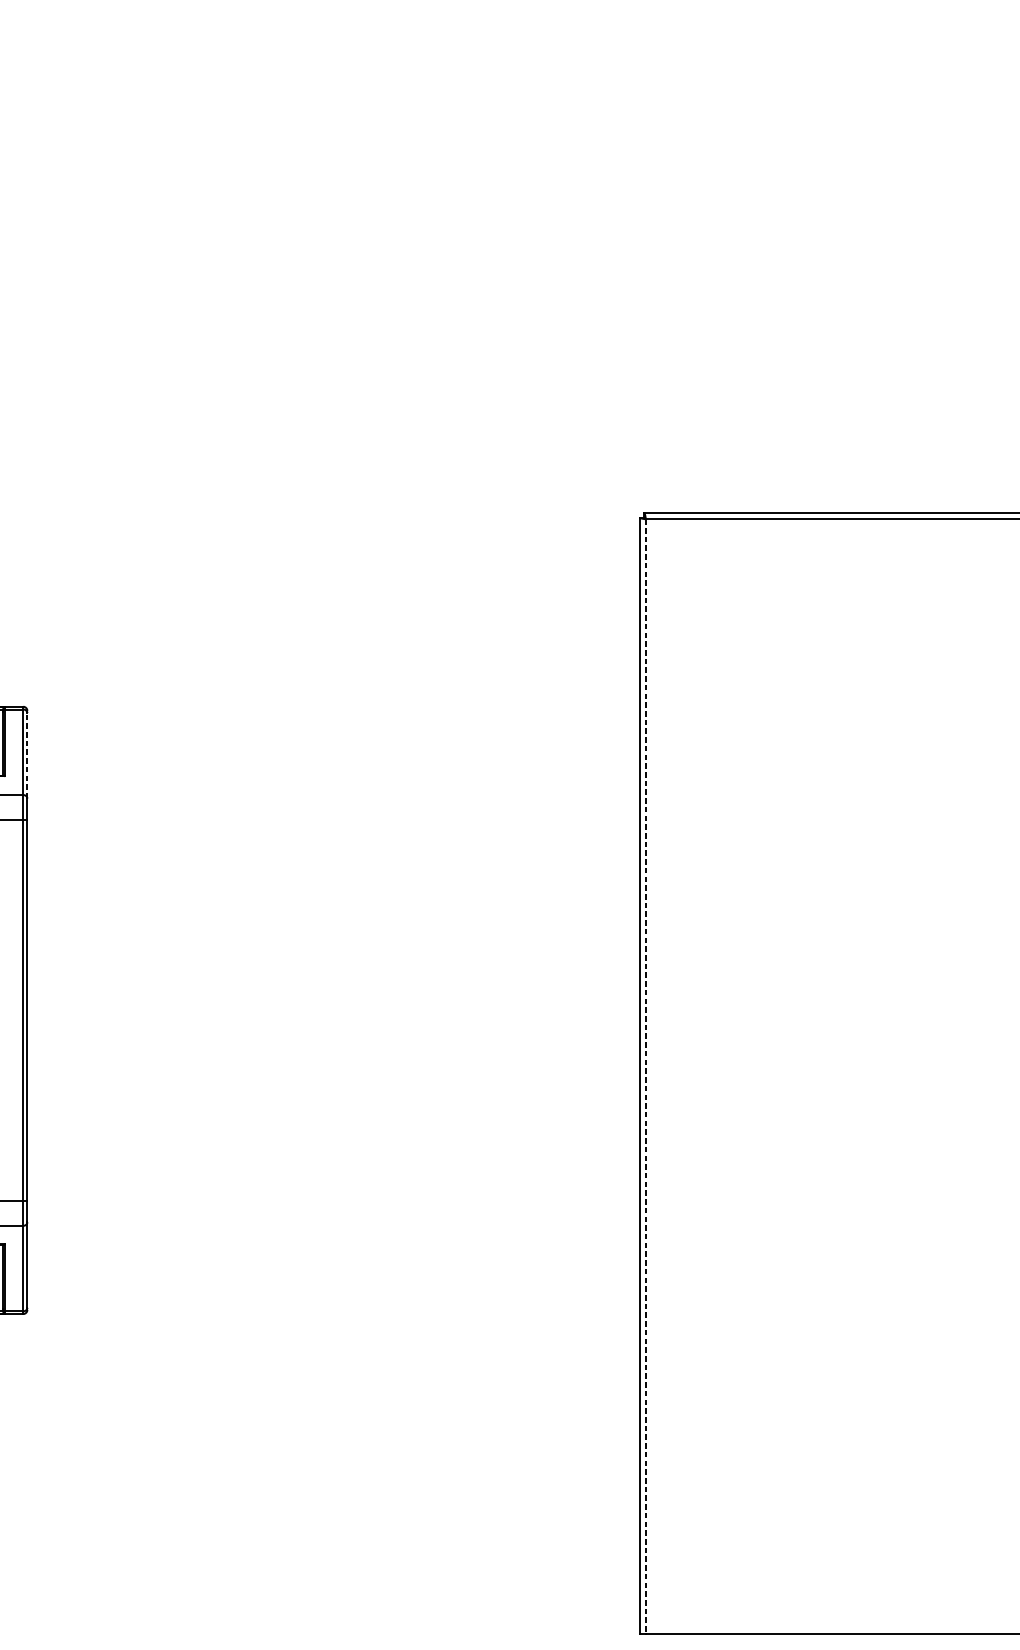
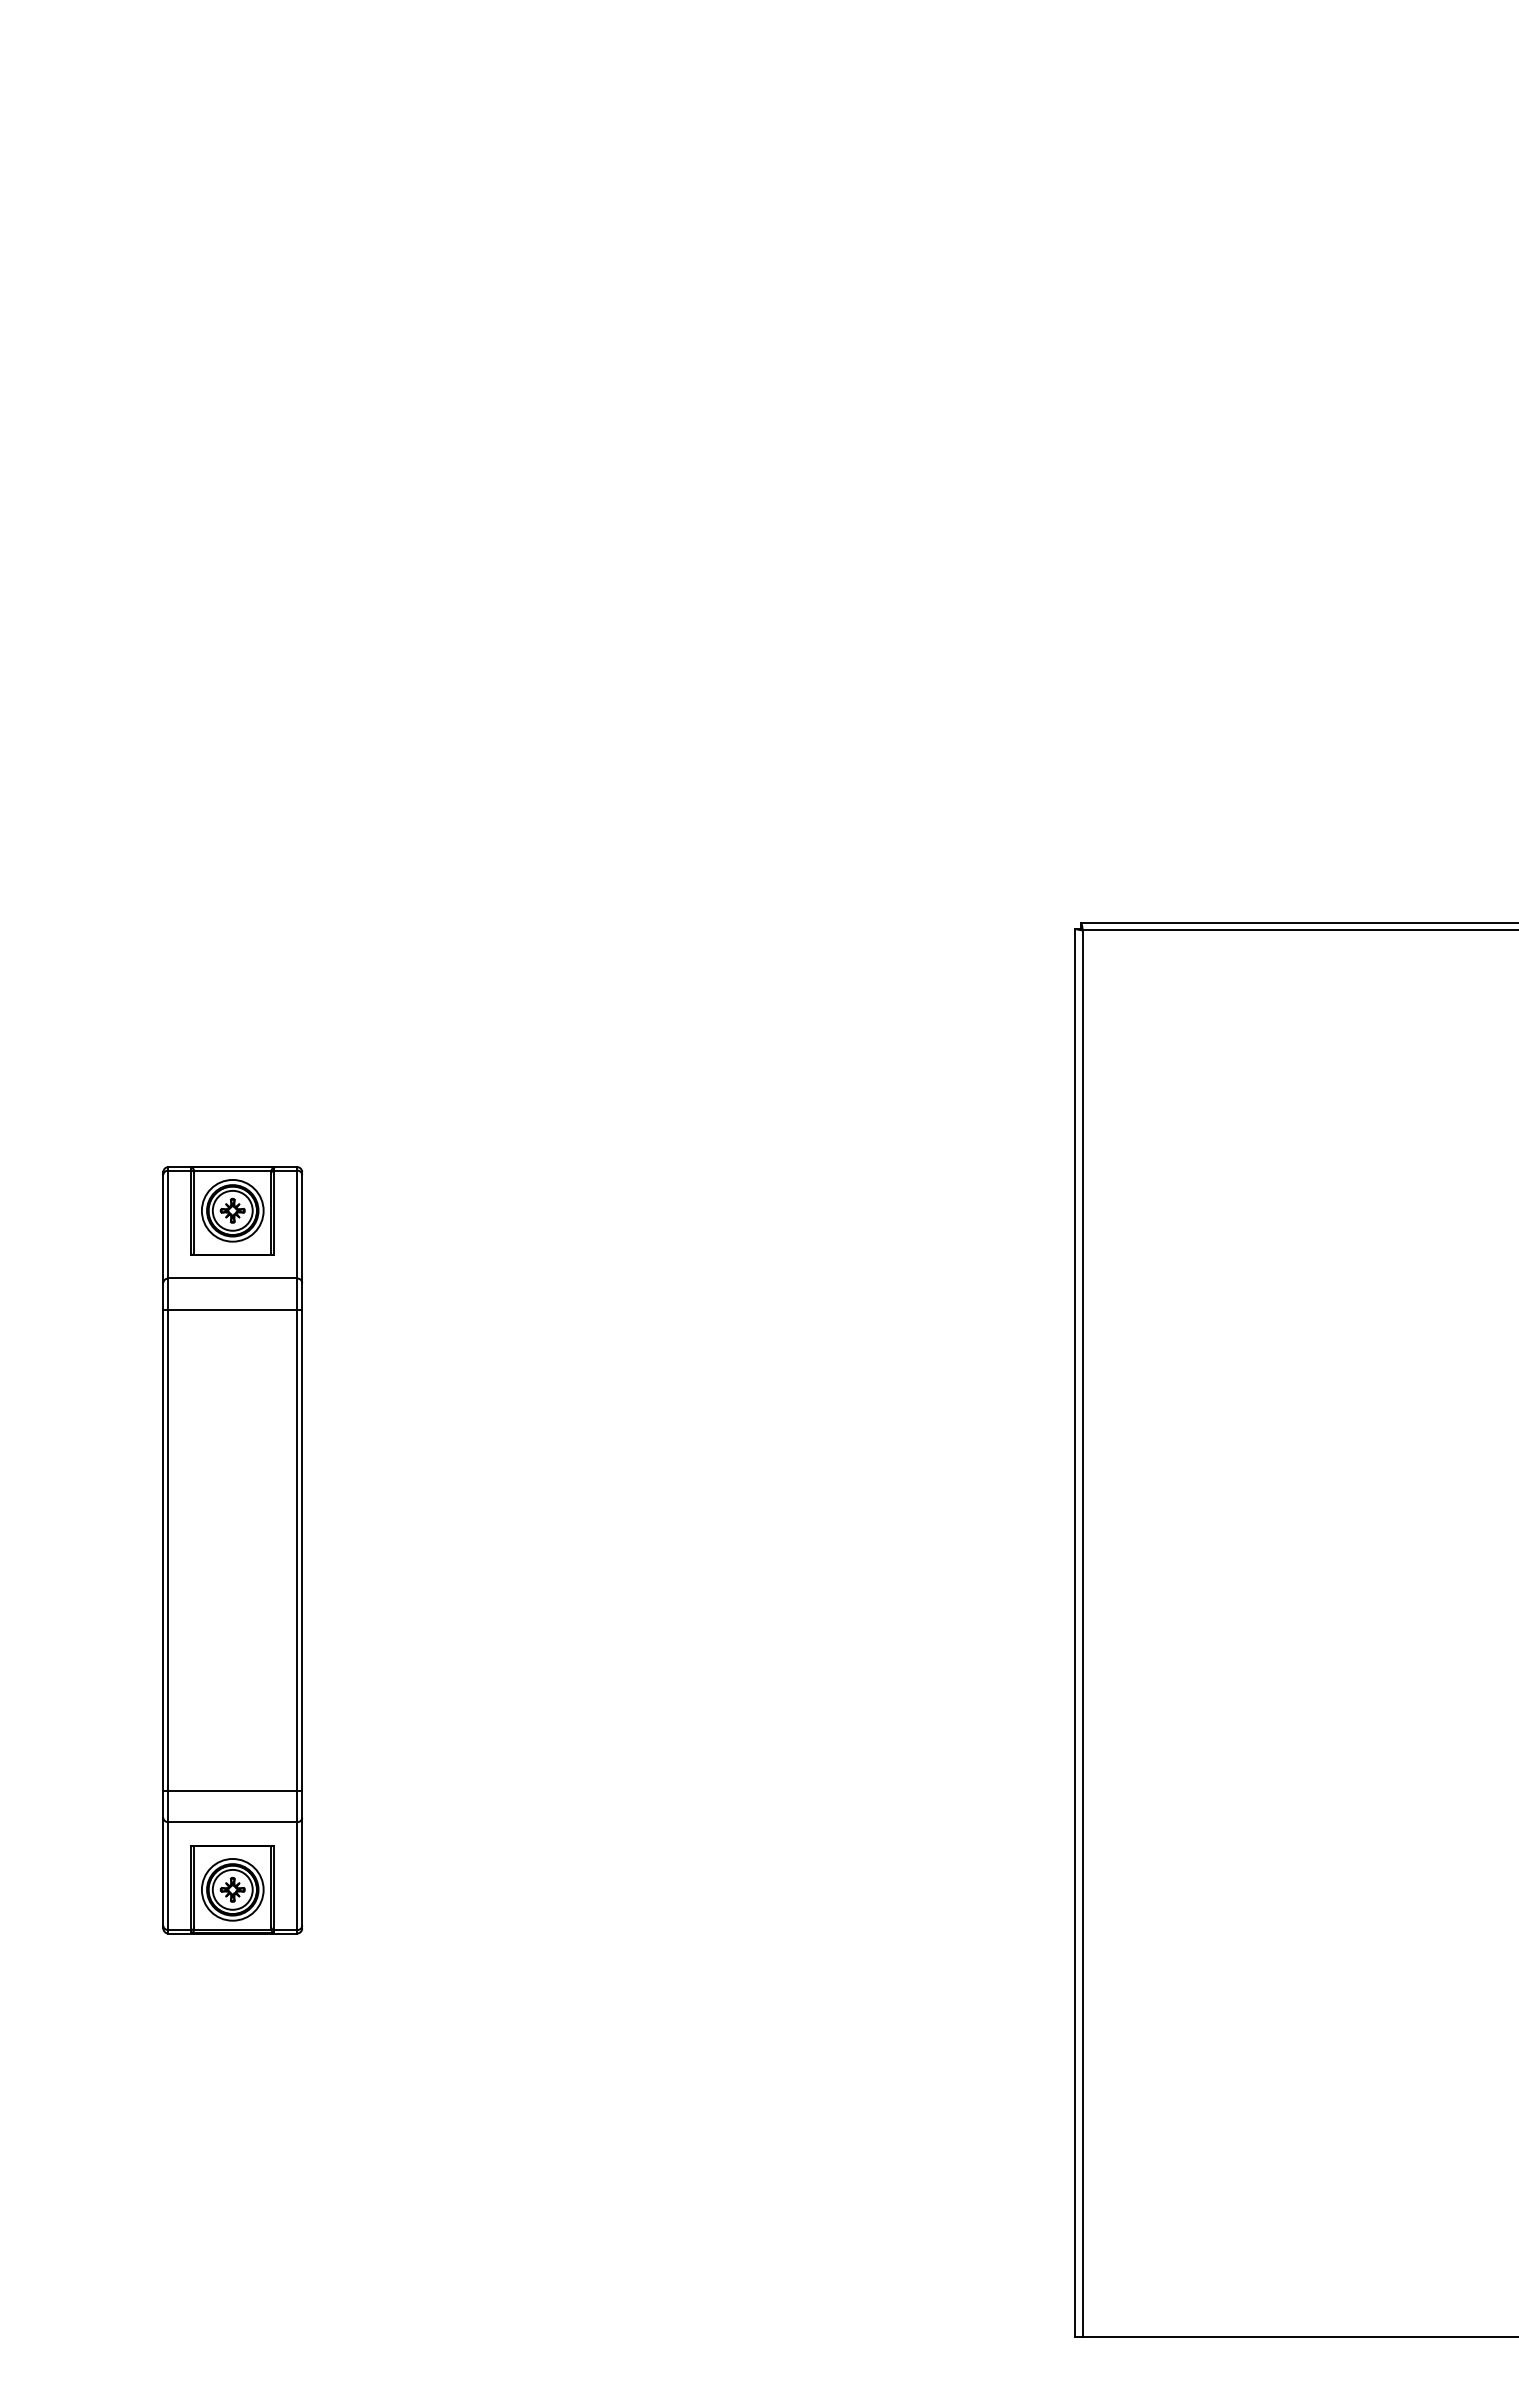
line: (27, 755) -> (302, 1228), dashed -> solid
line: (645, 1077) -> (1082, 1634), dashed -> solid

